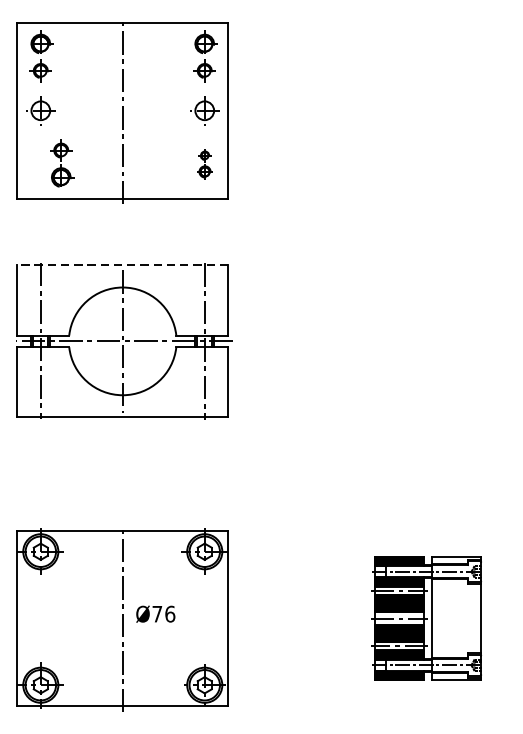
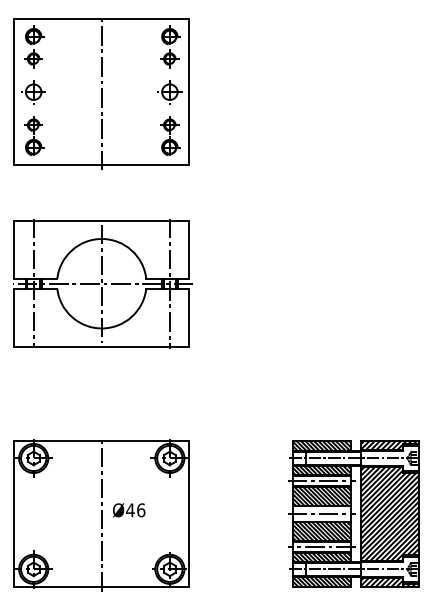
part: (62, 162) -> (34, 135), moved
part: (205, 162) -> (170, 135), size x1.67
line: (122, 265) -> (101, 220), dashed -> solid
text: (157, 614) -> (130, 510), Ø76 -> Ø46
part: (425, 618) -> (353, 513), size x1.43

